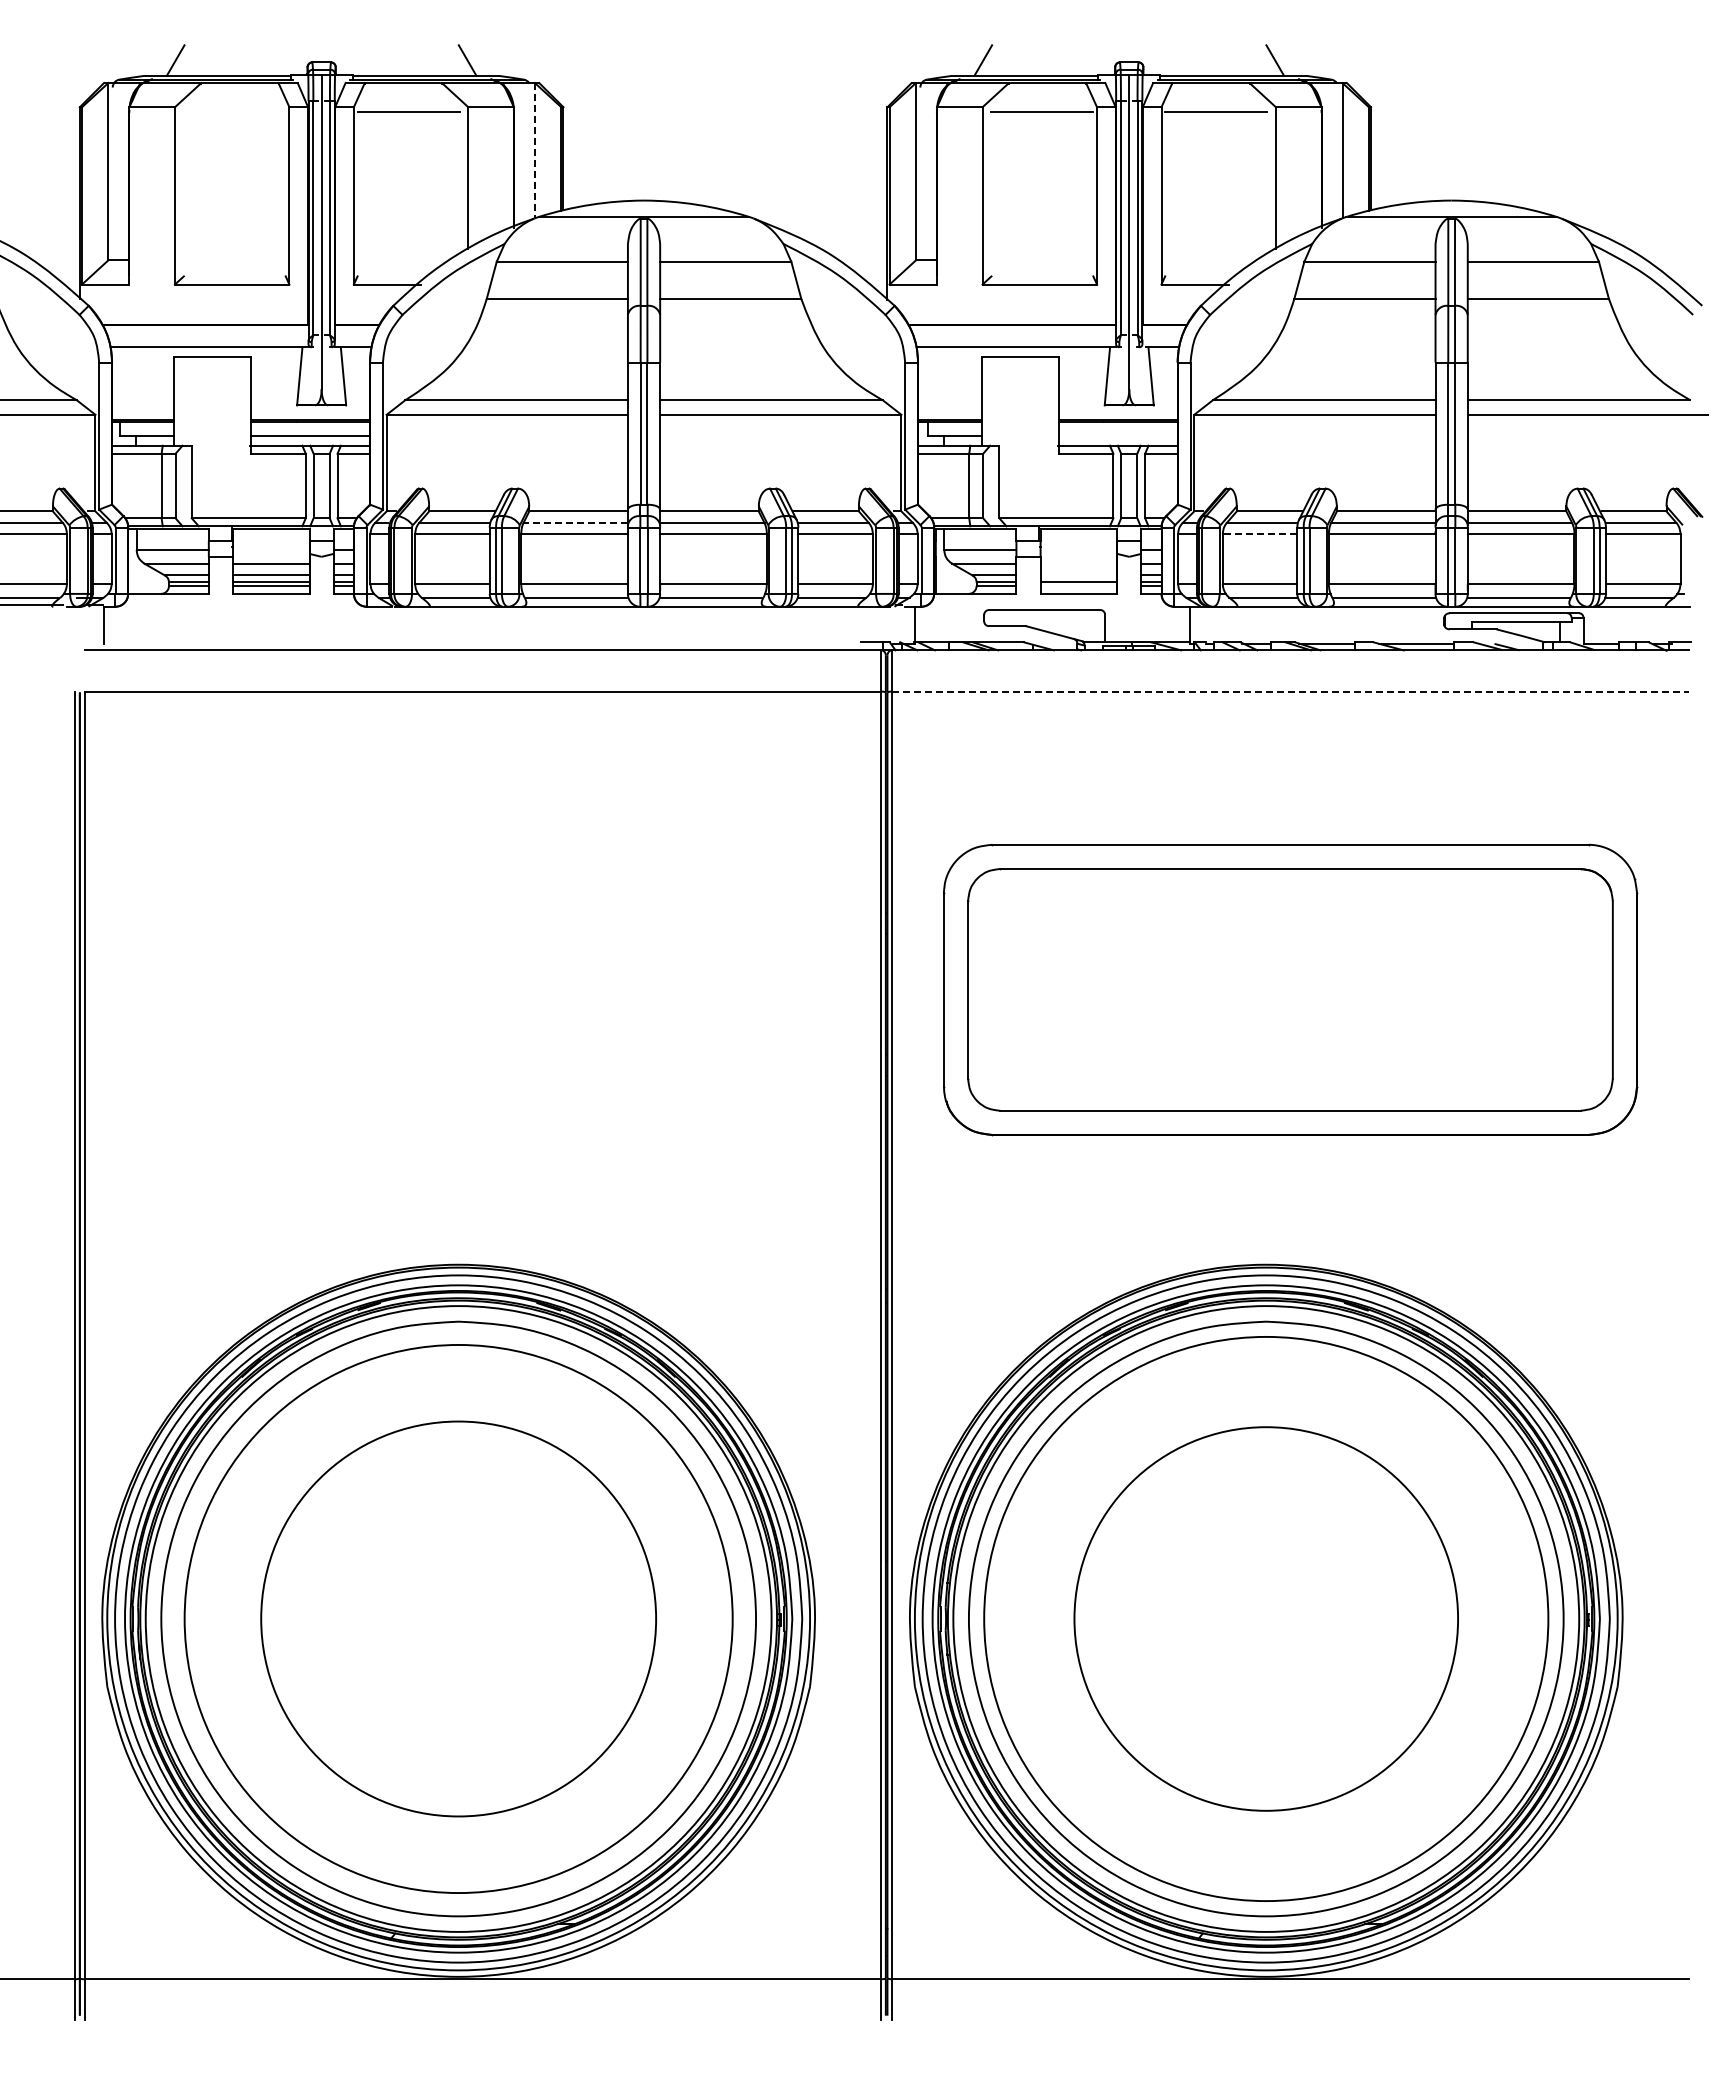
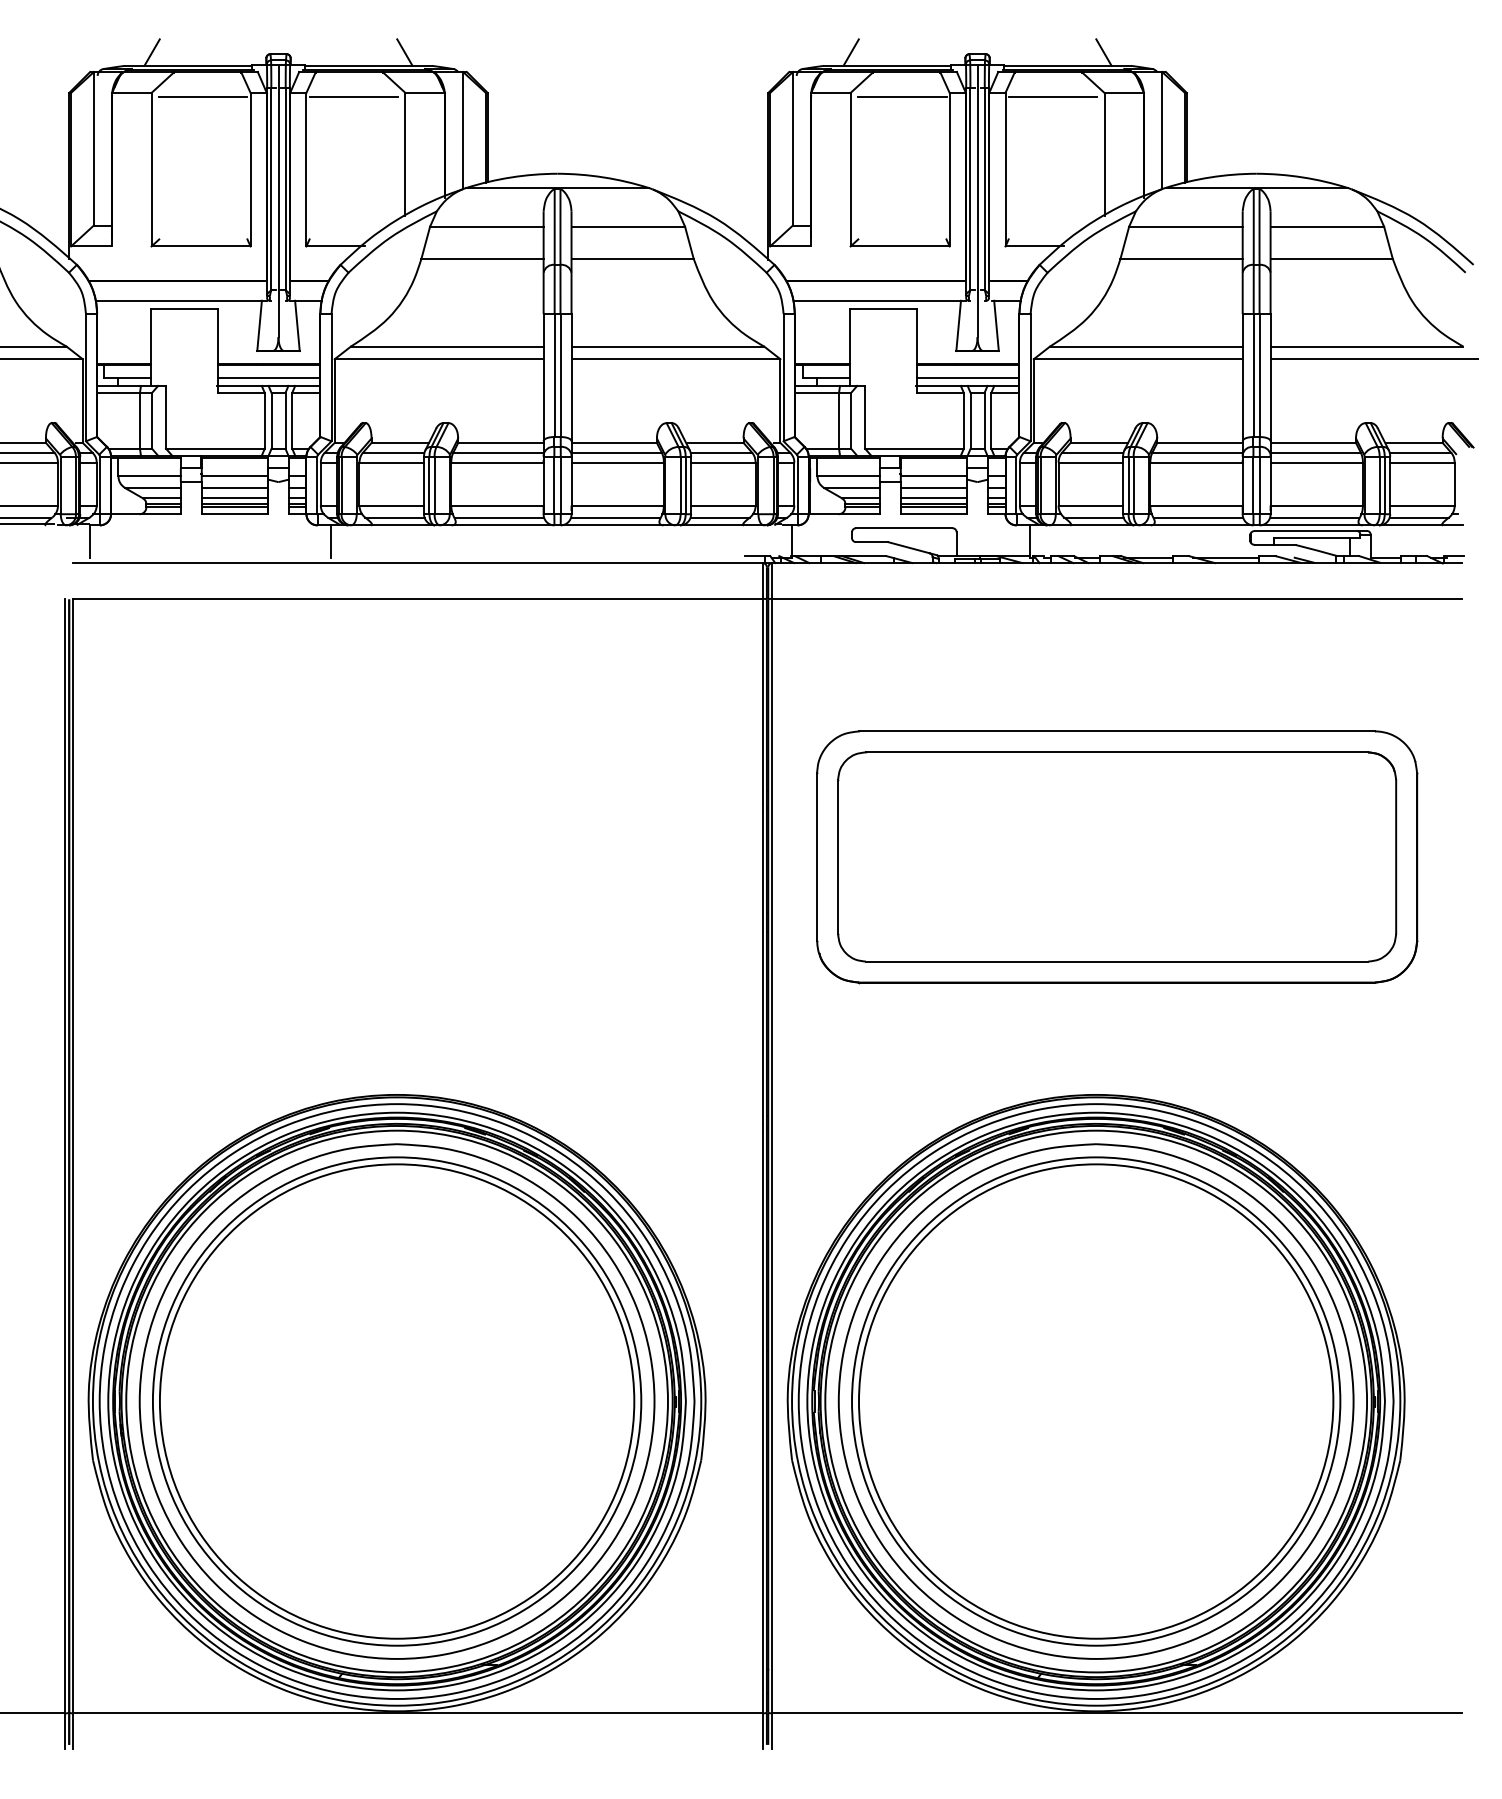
line: (234, 112) -> (203, 97), added
line: (534, 150) -> (462, 130), dashed -> solid
line: (1117, 435) -> (967, 377), added
line: (575, 522) -> (498, 452), dashed -> solid
line: (1259, 534) -> (1090, 462), dashed -> solid
line: (271, 549) -> (235, 475), added
line: (1078, 549) -> (933, 475), added
line: (1078, 563) -> (933, 487), added
line: (1078, 575) -> (933, 498), added
line: (1078, 585) -> (933, 506), added
line: (382, 624) -> (331, 540), added
line: (1290, 691) -> (1117, 598), dashed -> solid
circle: (458, 1618) -> (396, 1401), size x1.43
circle: (1266, 1618) -> (1096, 1401), size x1.43

